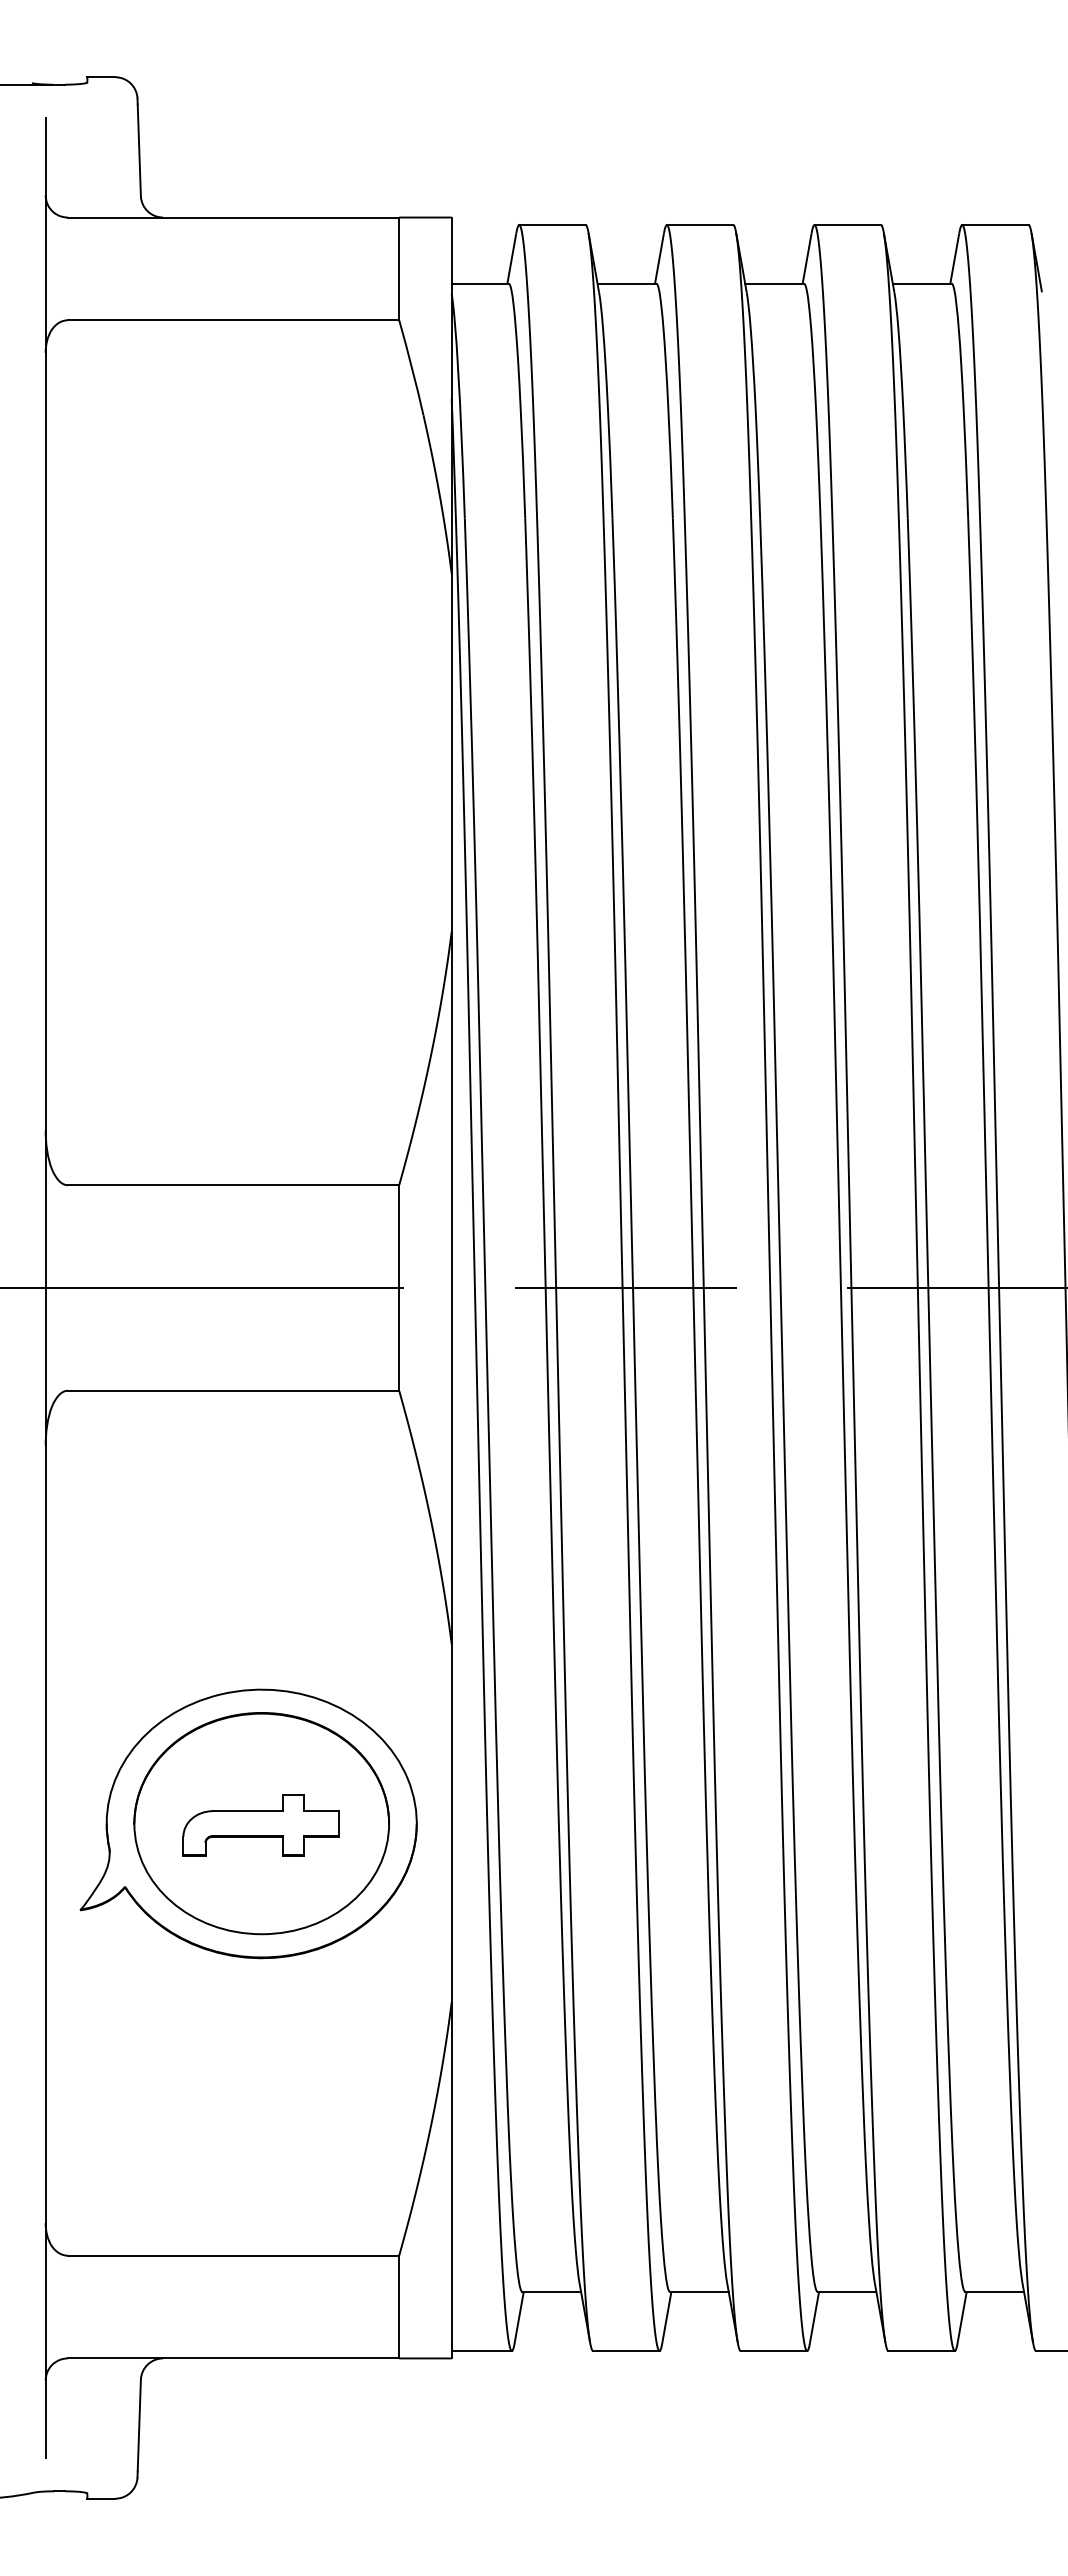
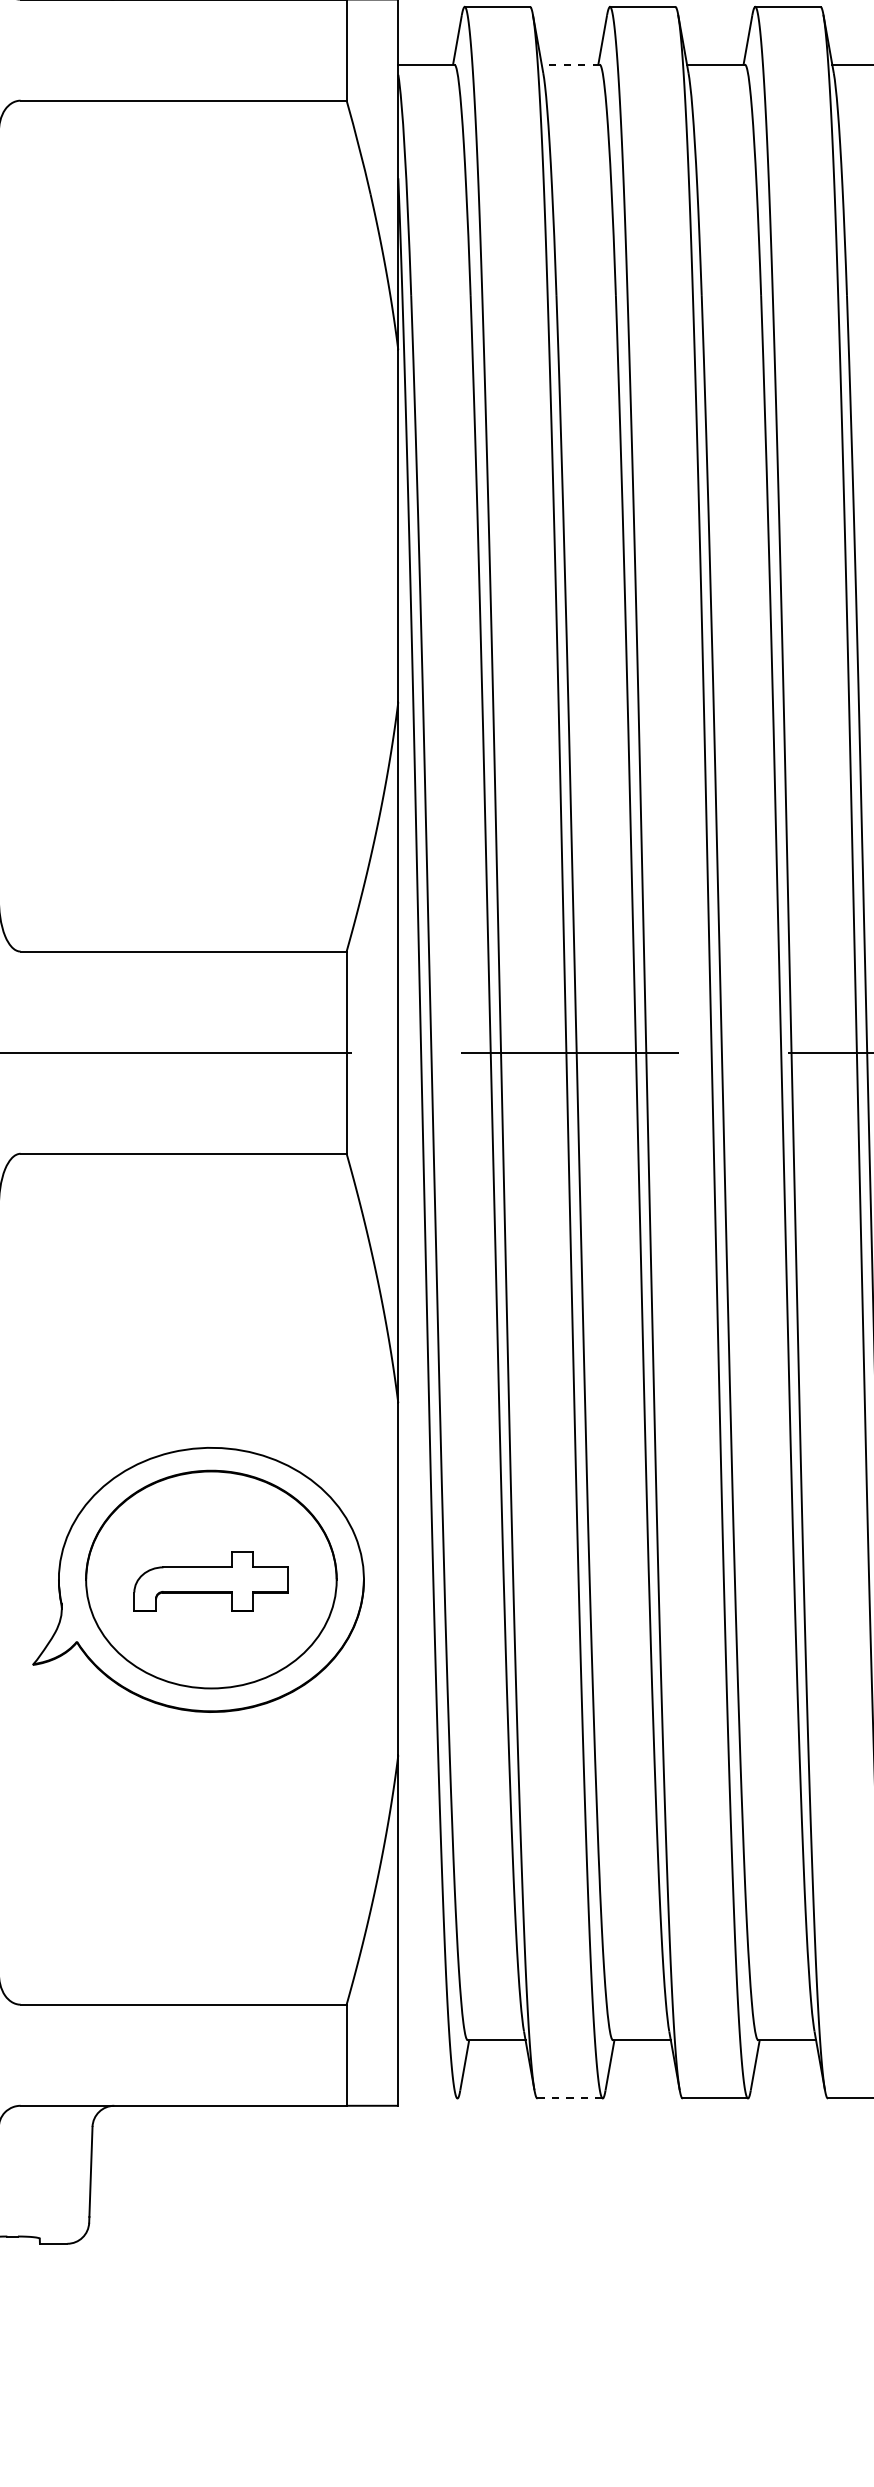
line: (626, 283) -> (570, 64), solid -> dashed
line: (481, 2350) -> (427, 2097), removed
line: (625, 2350) -> (569, 2097), solid -> dashed

